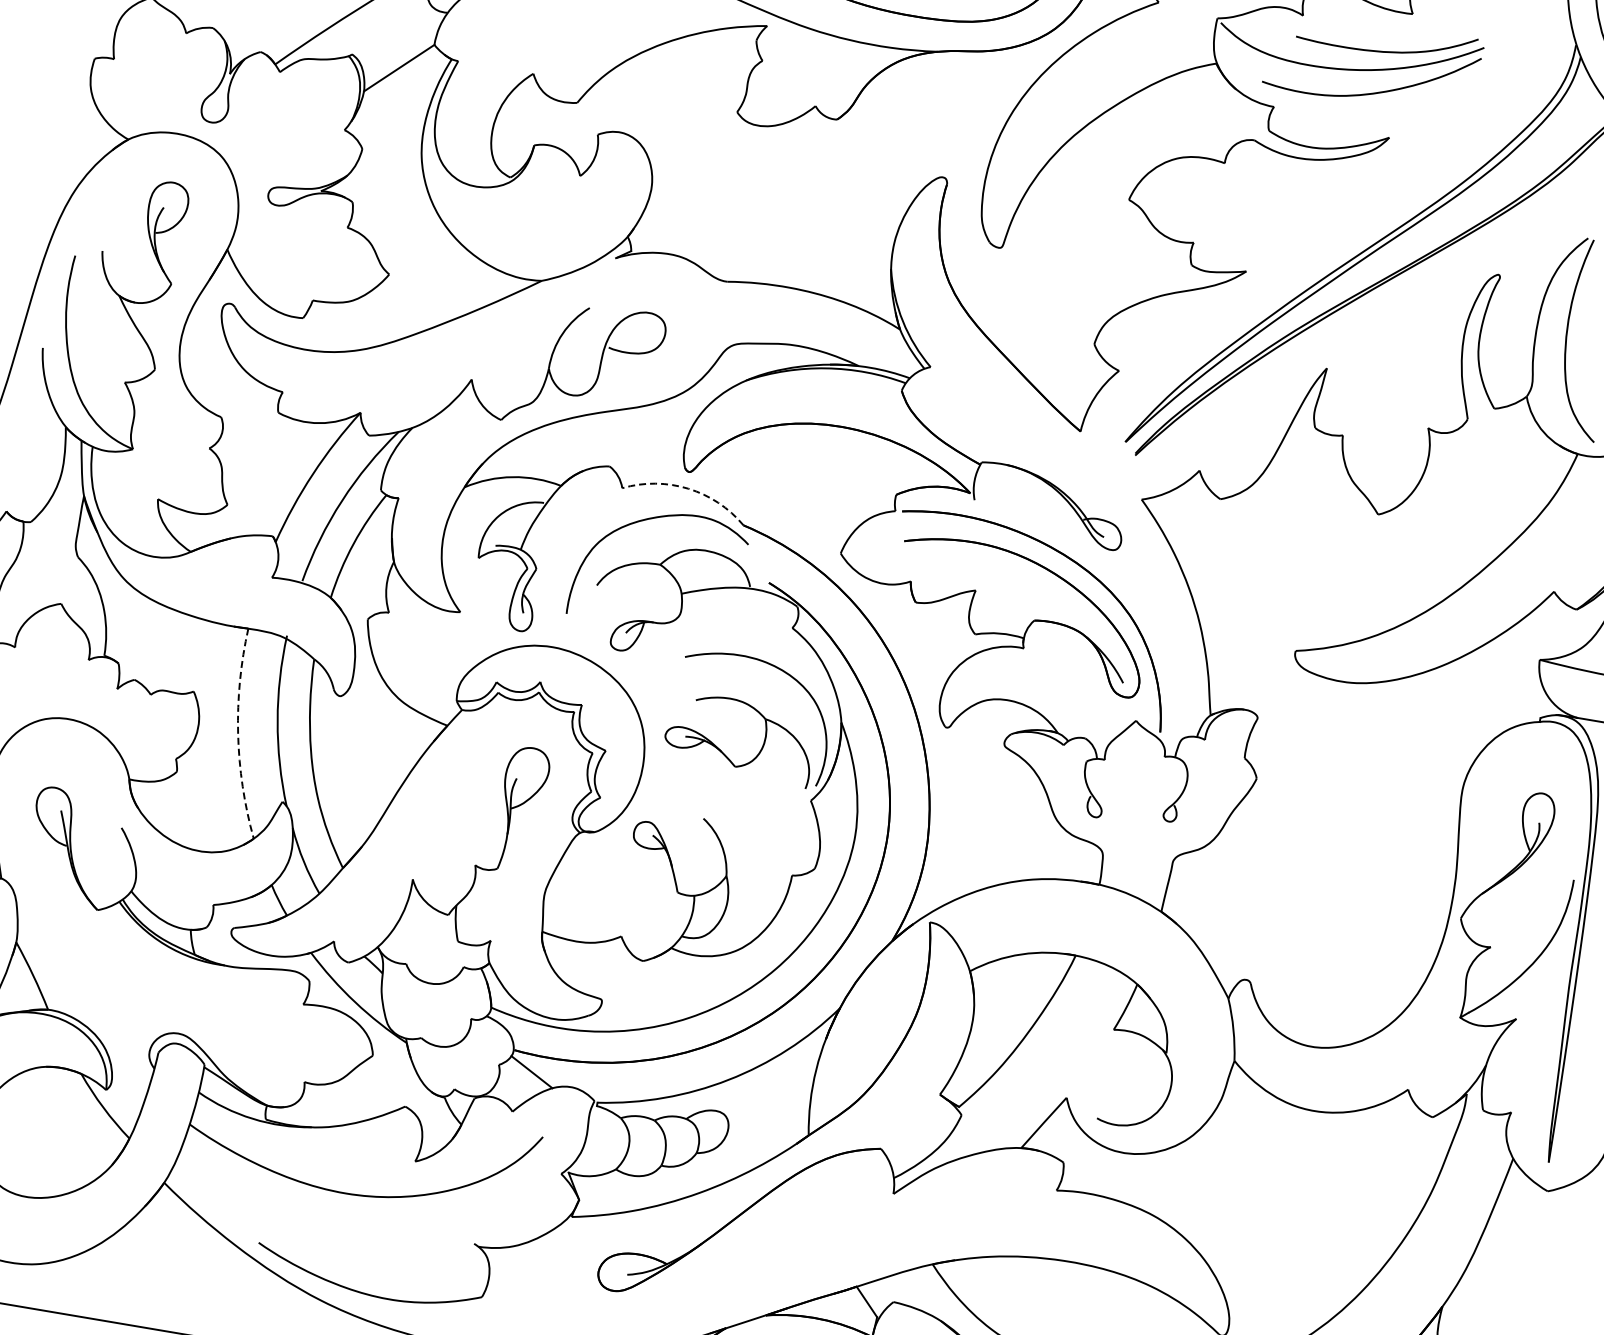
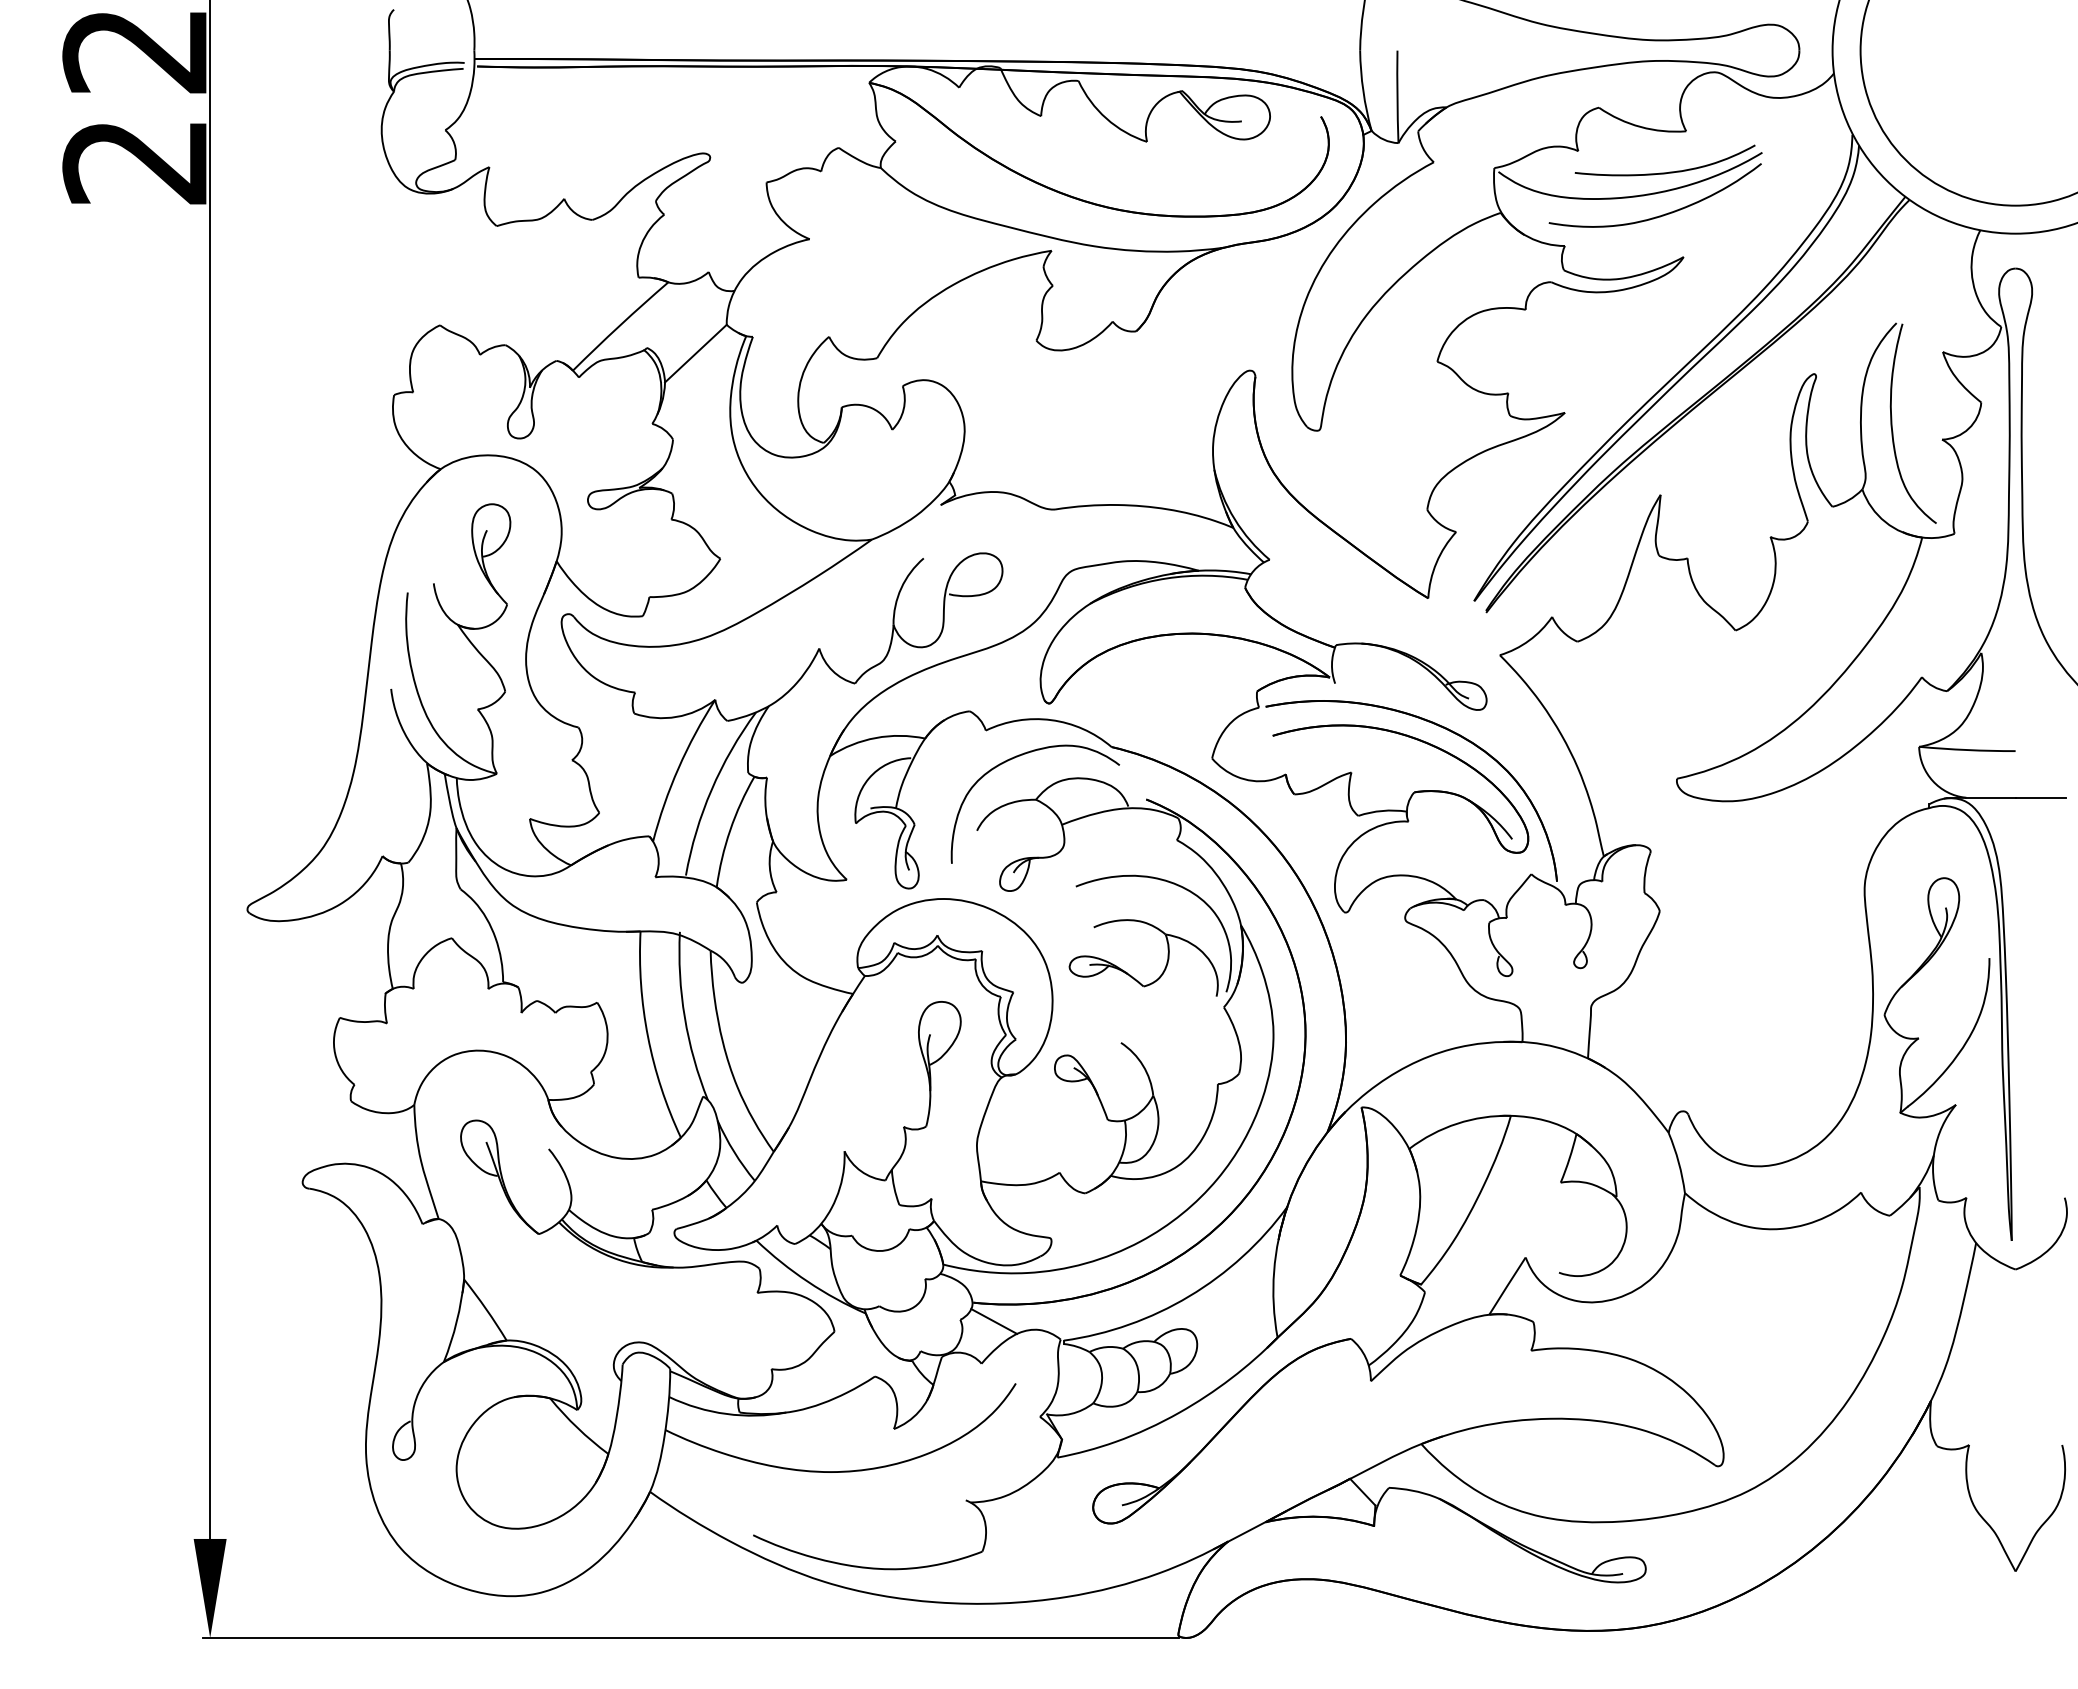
arc: (688, 489) -> (1051, 720), dashed -> solid
arc: (238, 734) -> (648, 1037), dashed -> solid

